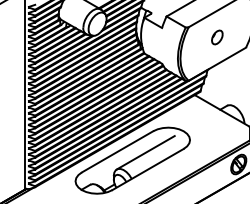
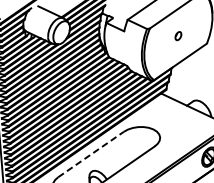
part: (217, 37) -> (178, 36), size x0.6
line: (117, 151) -> (90, 154), solid -> dashed
line: (145, 152) -> (118, 152), removed

